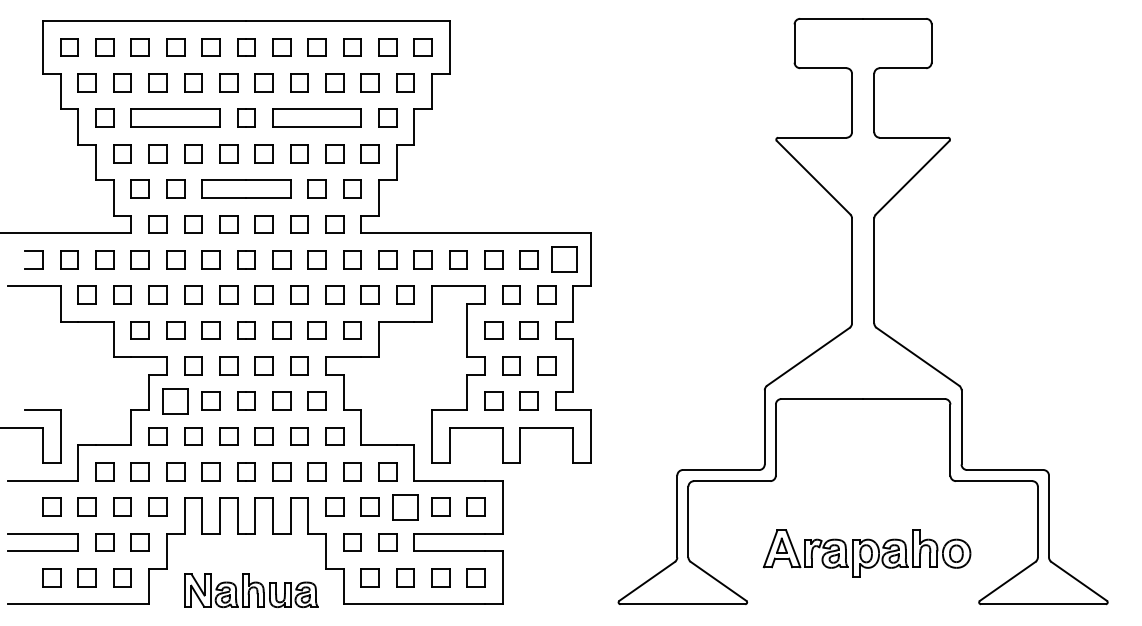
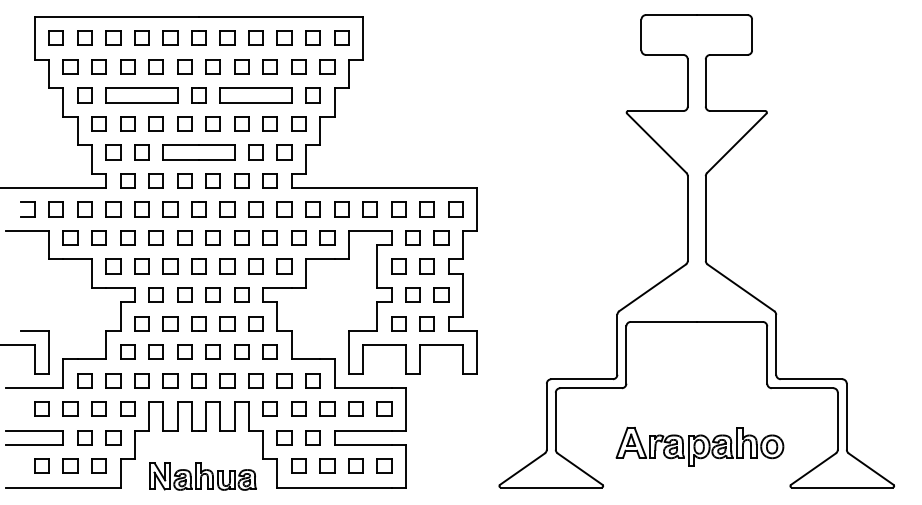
part: (564, 259) -> (455, 209), size x0.71
part: (175, 400) -> (141, 323), size x0.71
part: (405, 506) -> (327, 408), size x0.71

